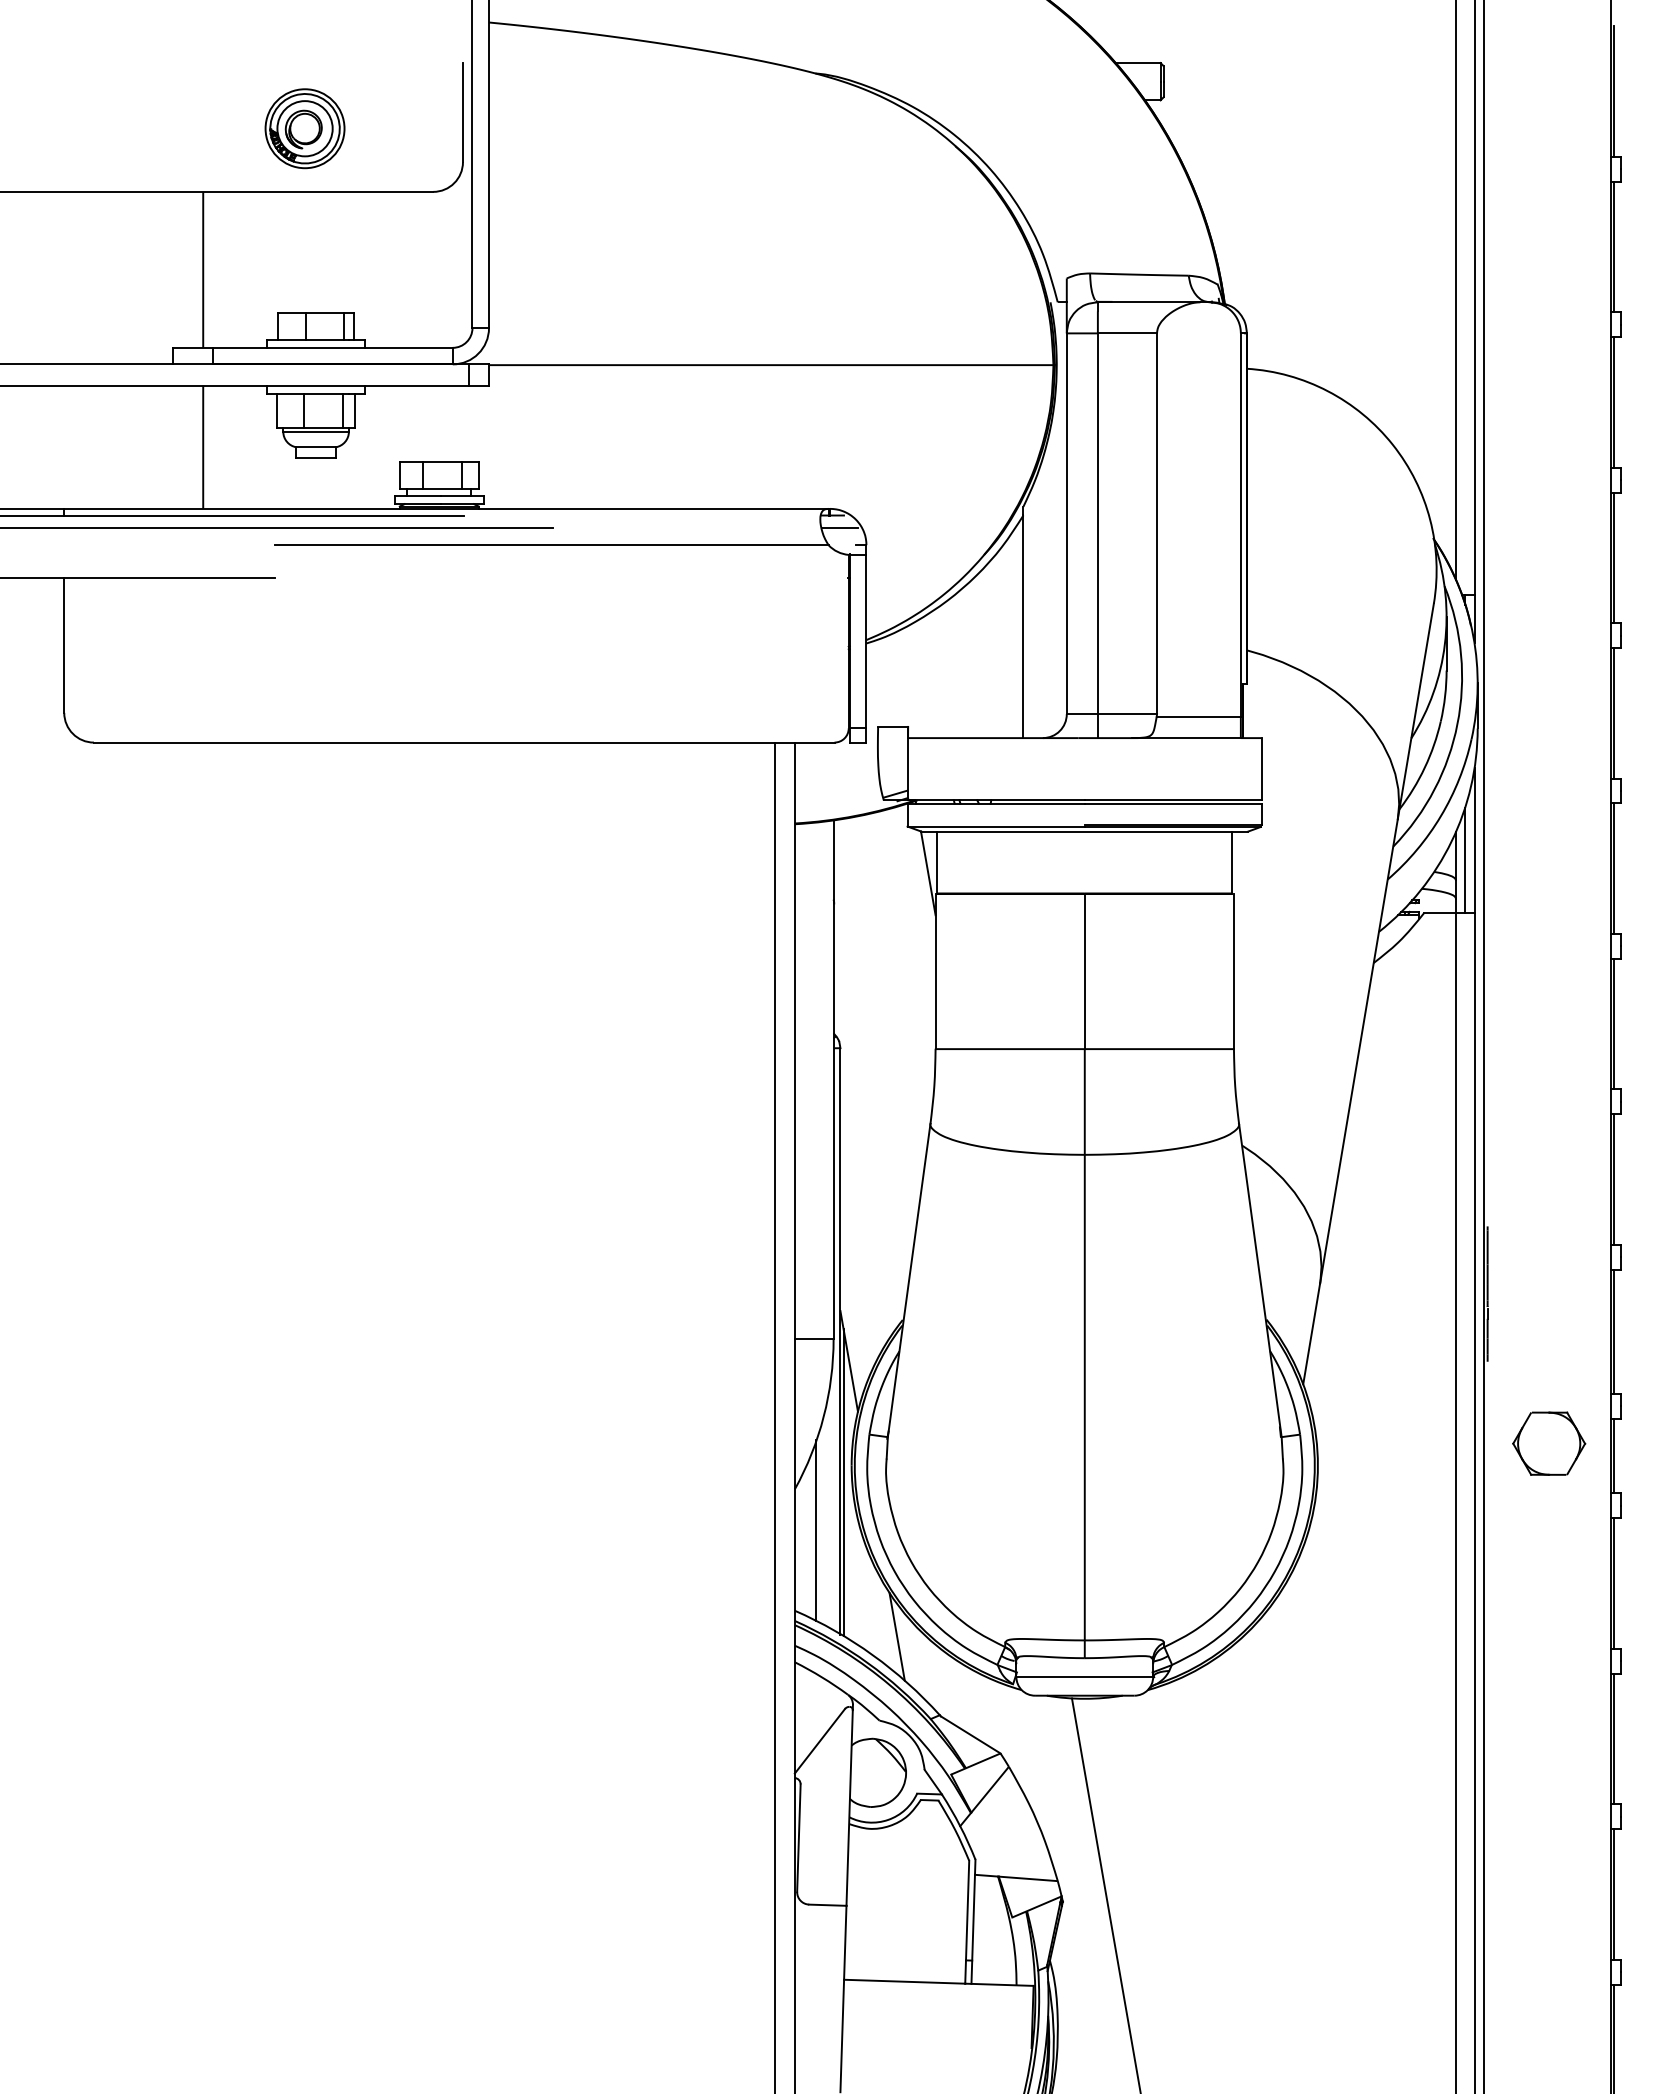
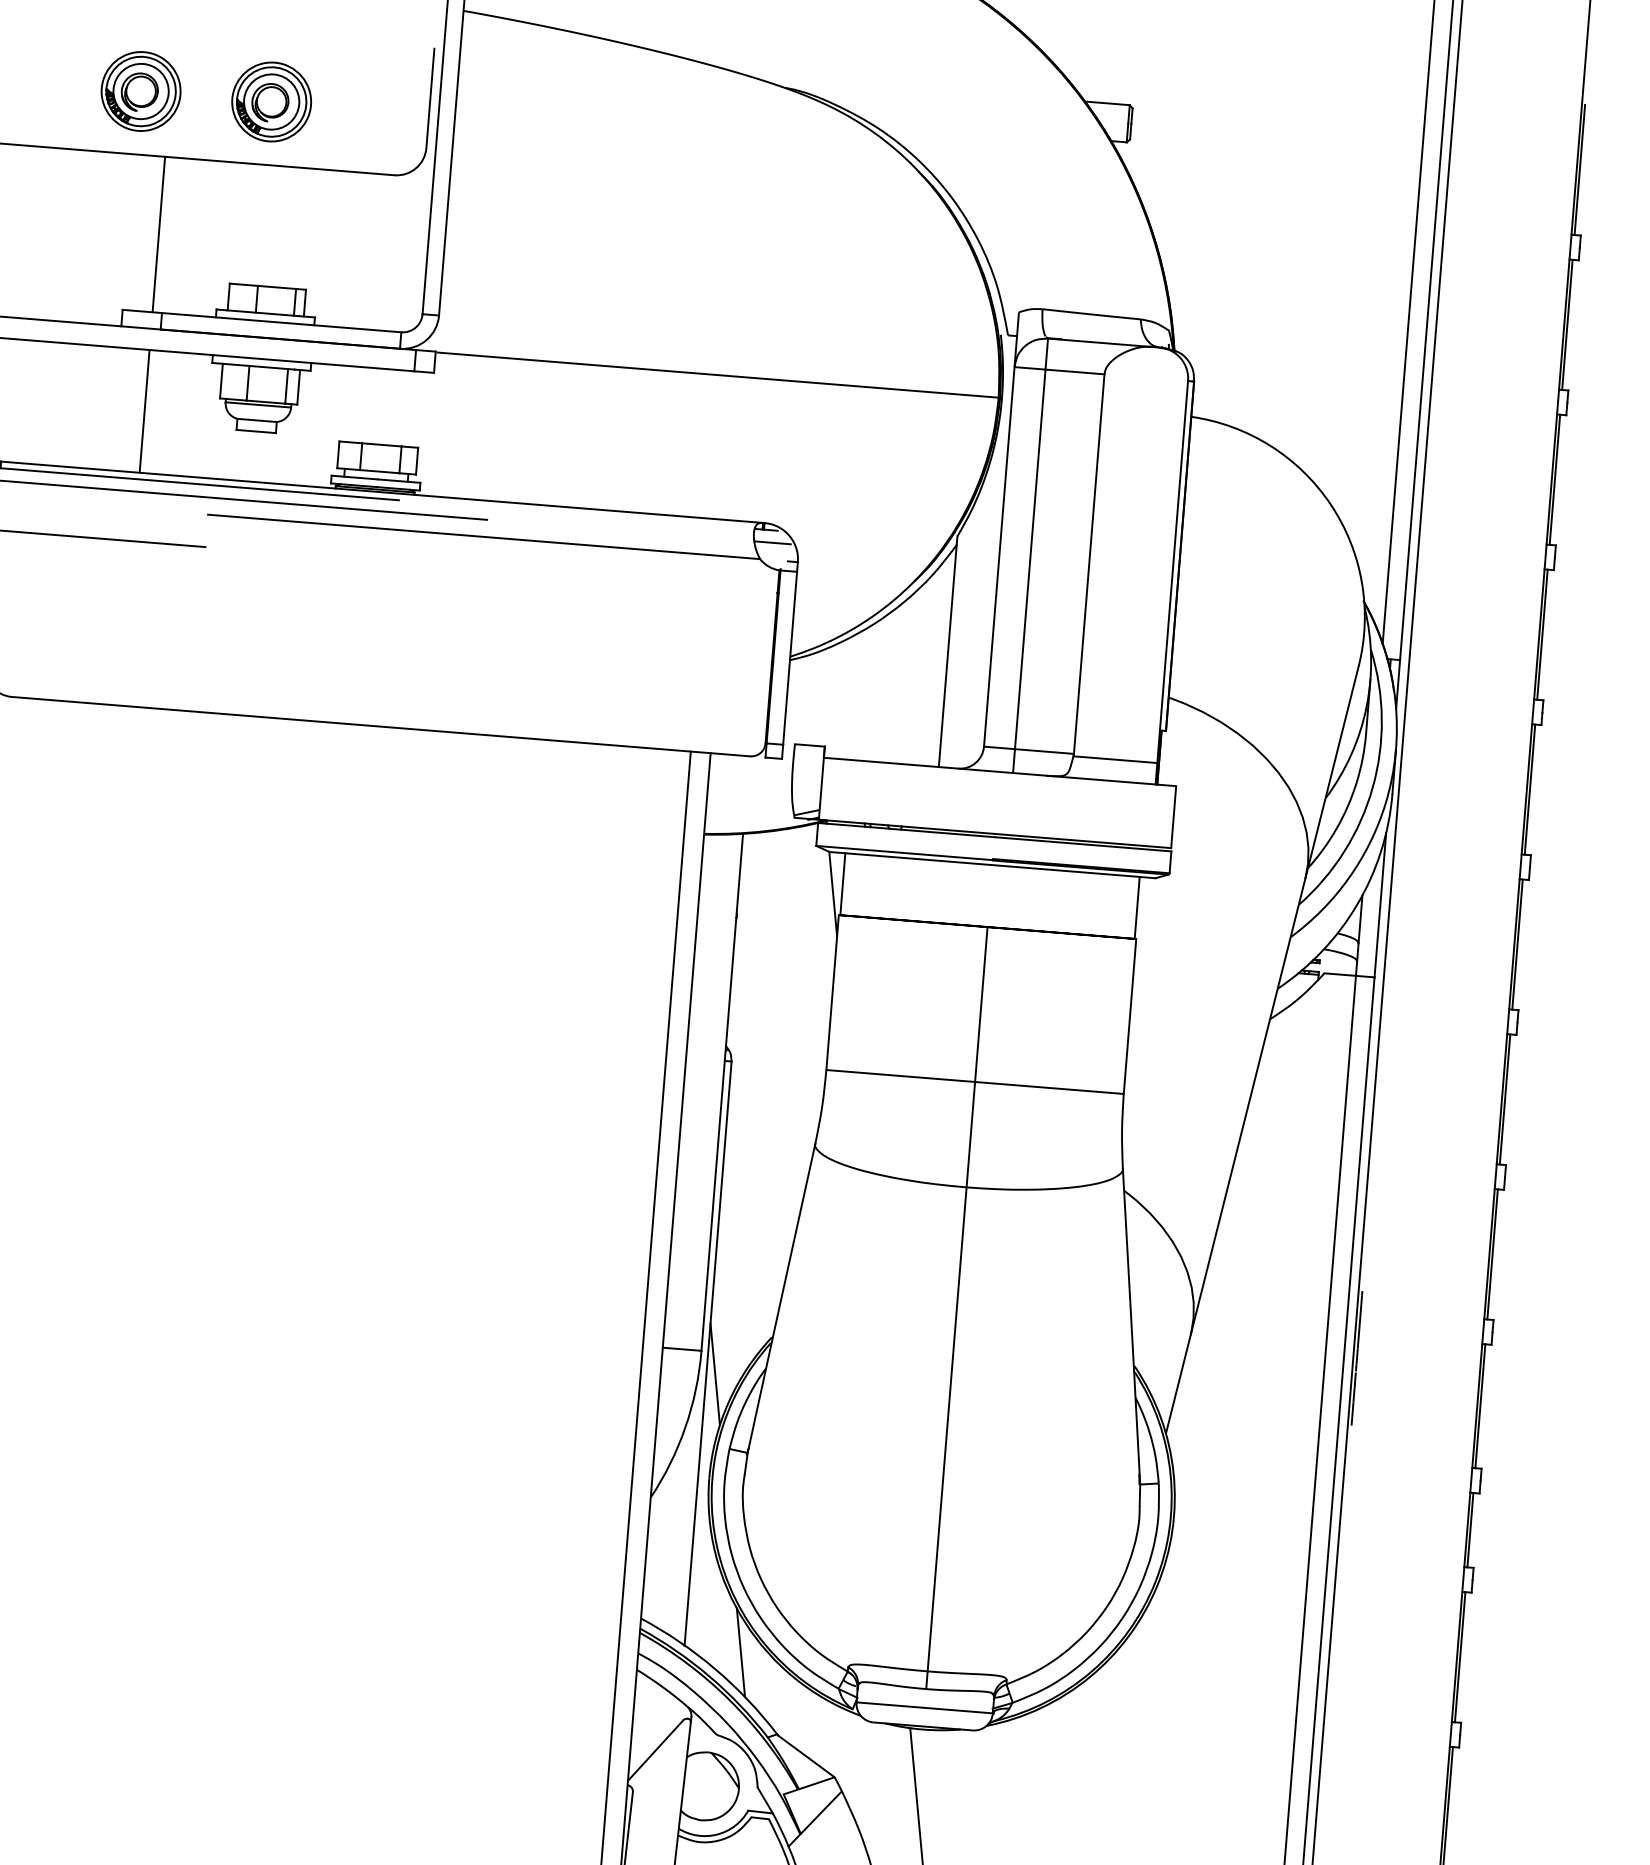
part: (173, 128) -> (140, 91), added
line: (1465, 859) -> (1369, 923), removed
part: (1549, 1443) -> (1406, 1512), removed
line: (843, 1481) -> (699, 1493), removed
line: (815, 1530) -> (668, 1540), removed

